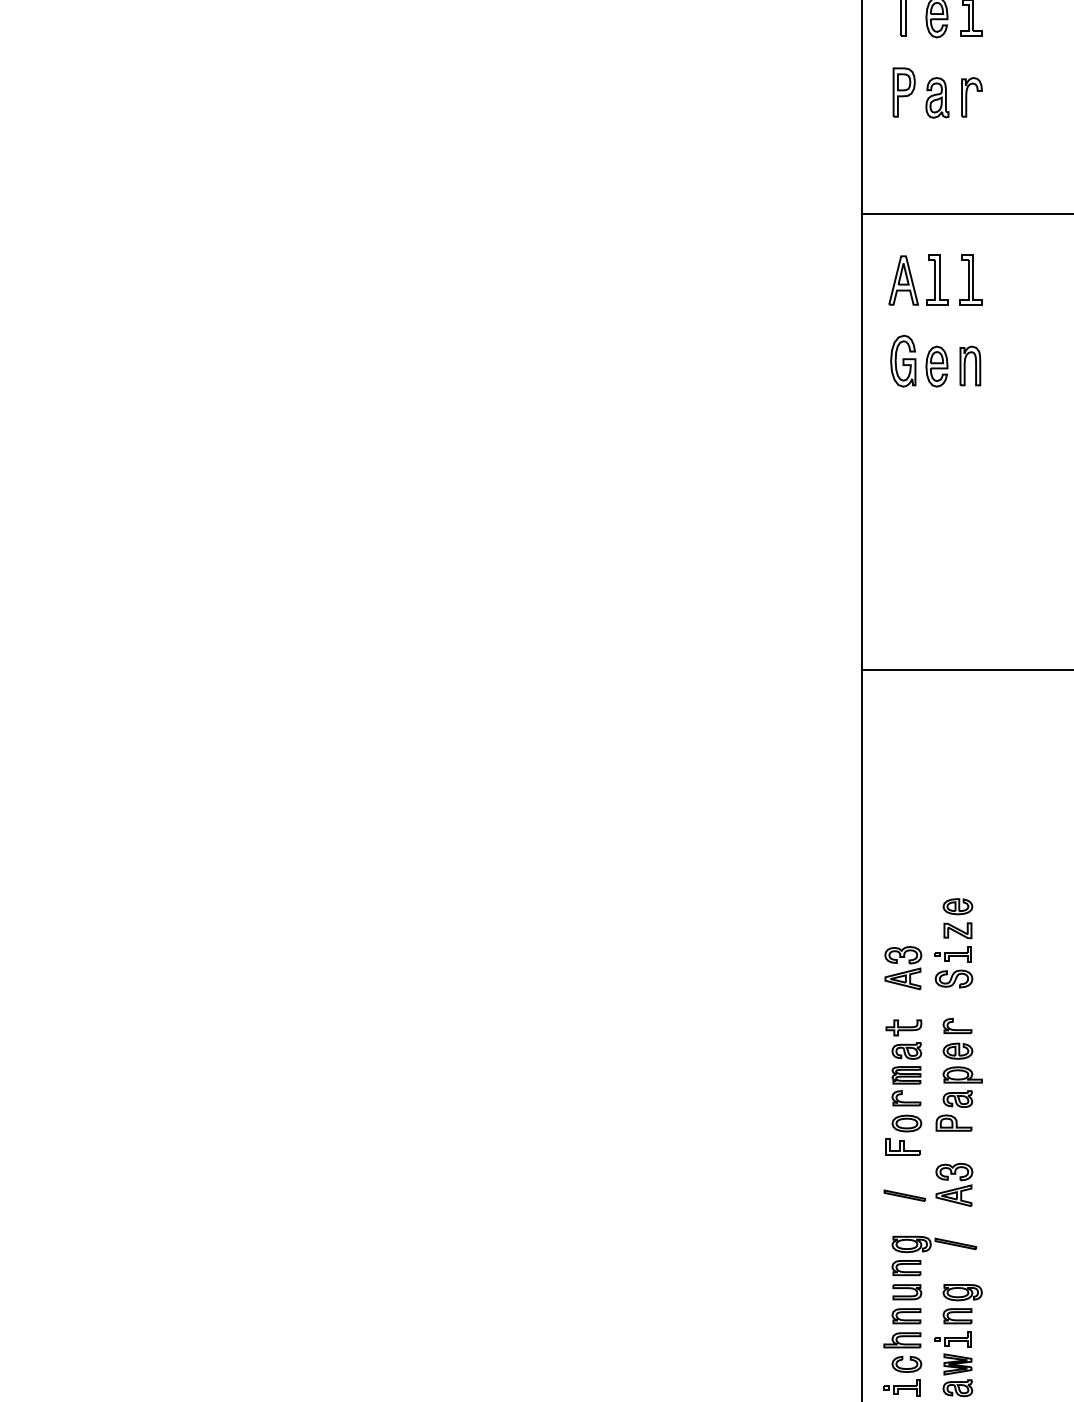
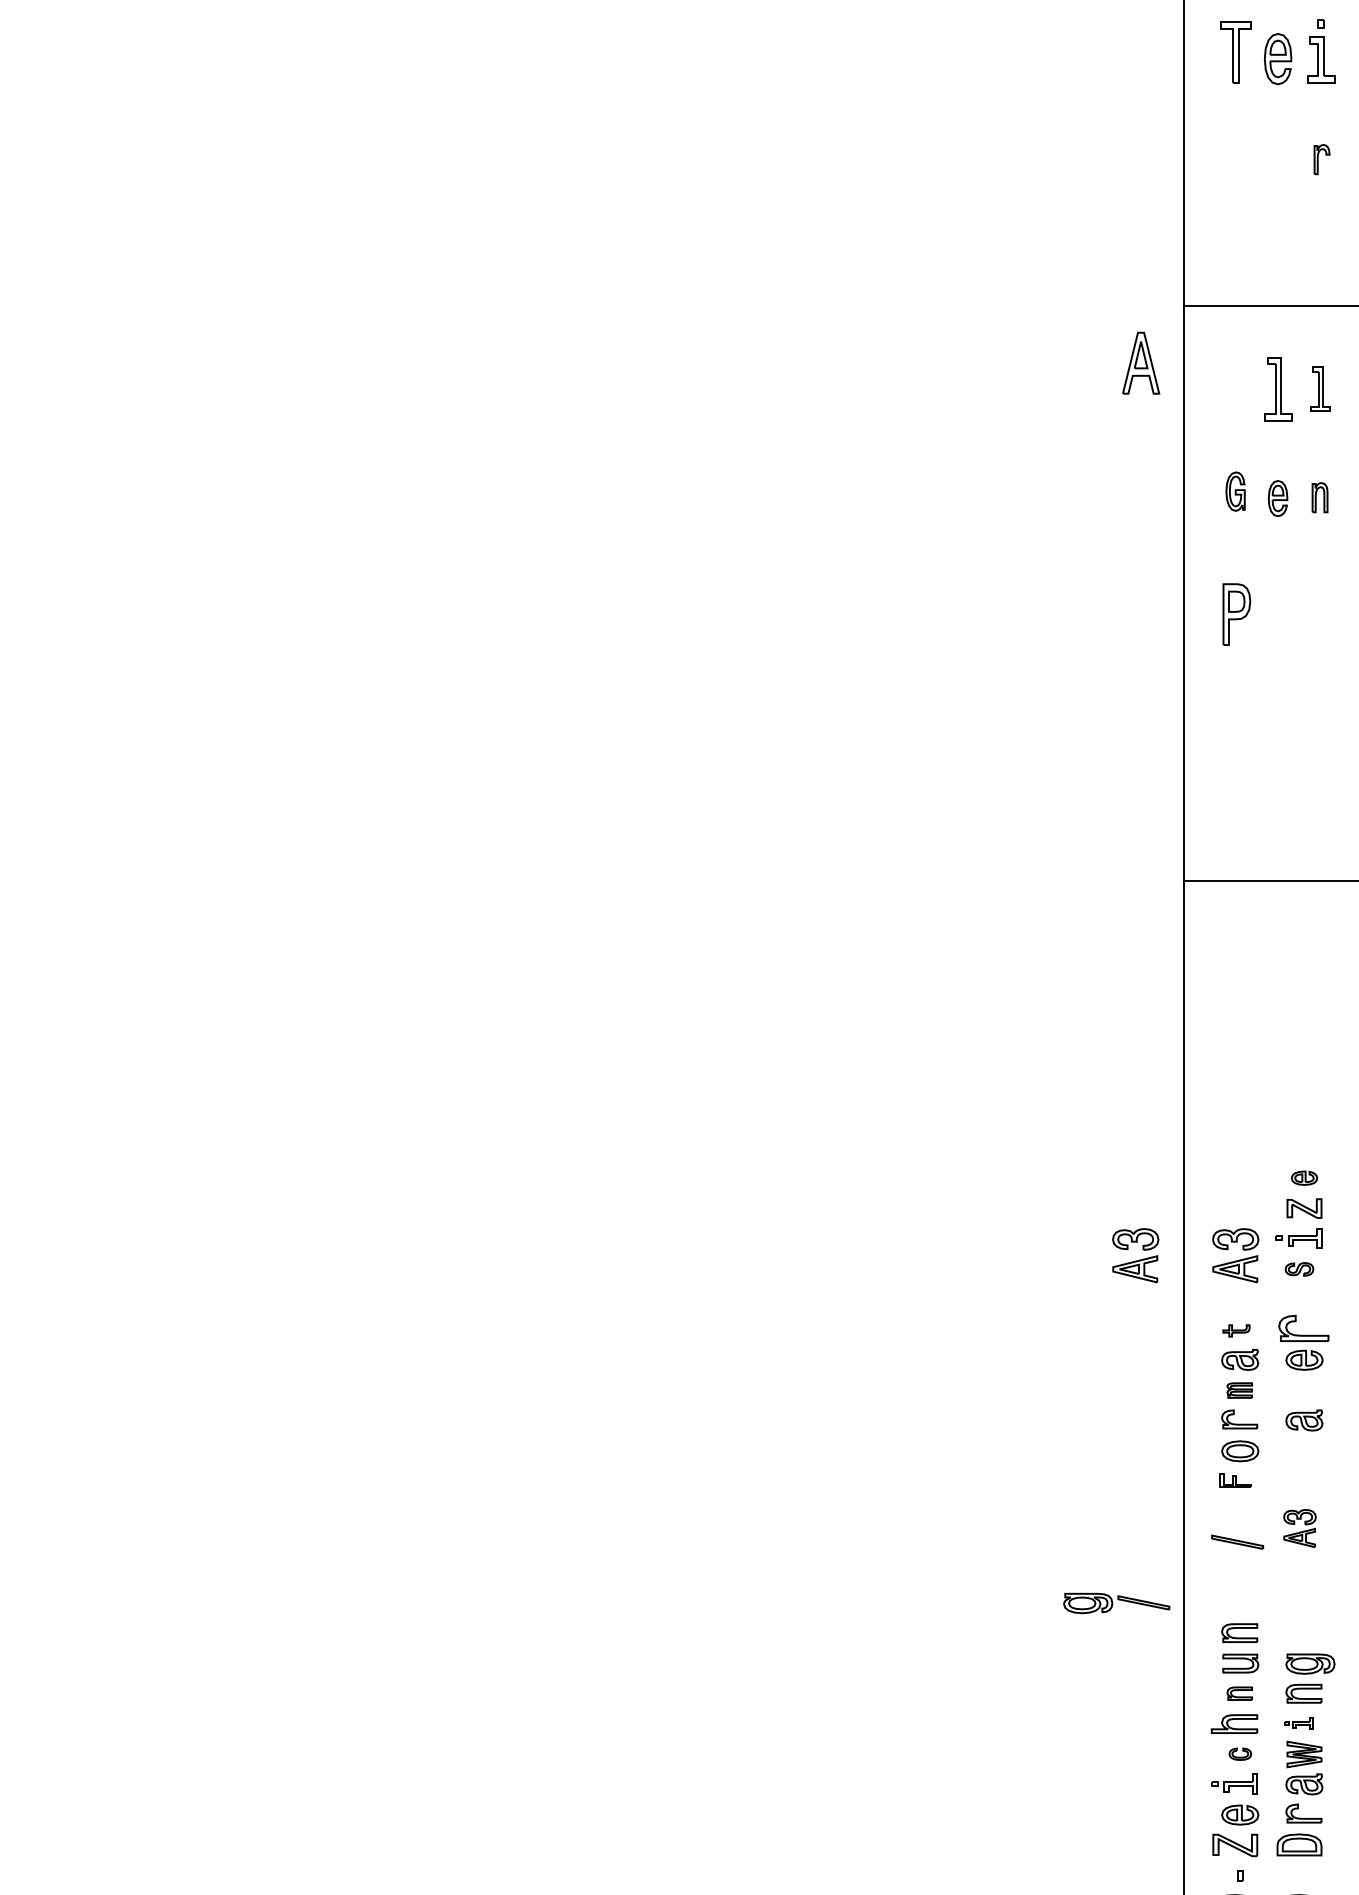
part: (903, 92) -> (1236, 614), moved
part: (971, 97) -> (1321, 159), size x0.6
part: (937, 98) -> (1278, 160), removed
part: (903, 279) -> (1141, 362), moved
part: (970, 279) -> (1320, 389), size x0.7
part: (903, 361) -> (1235, 491), size x0.6
part: (969, 365) -> (1319, 497), size x0.6
part: (936, 366) -> (1277, 498), size x0.7
part: (957, 906) -> (1304, 1177), size x0.7
part: (823, 968) -> (1135, 1255), added
part: (953, 979) -> (1299, 1269), size x0.6
part: (957, 1026) -> (1303, 1328), size x1.4
part: (903, 1027) -> (1236, 1330), size x0.6
part: (962, 1074) -> (1310, 1389), removed
part: (906, 1075) -> (1239, 1390), size x0.7
part: (953, 1122) -> (1299, 1450), removed
part: (902, 1146) -> (1234, 1480), size x0.7
part: (953, 1184) -> (1299, 1528), size x0.7
part: (934, 1244) -> (1116, 1603), moved
part: (906, 1315) -> (1239, 1693), size x0.7
part: (953, 1339) -> (1298, 1723), size x0.6
part: (907, 1363) -> (1240, 1753), size x0.6

